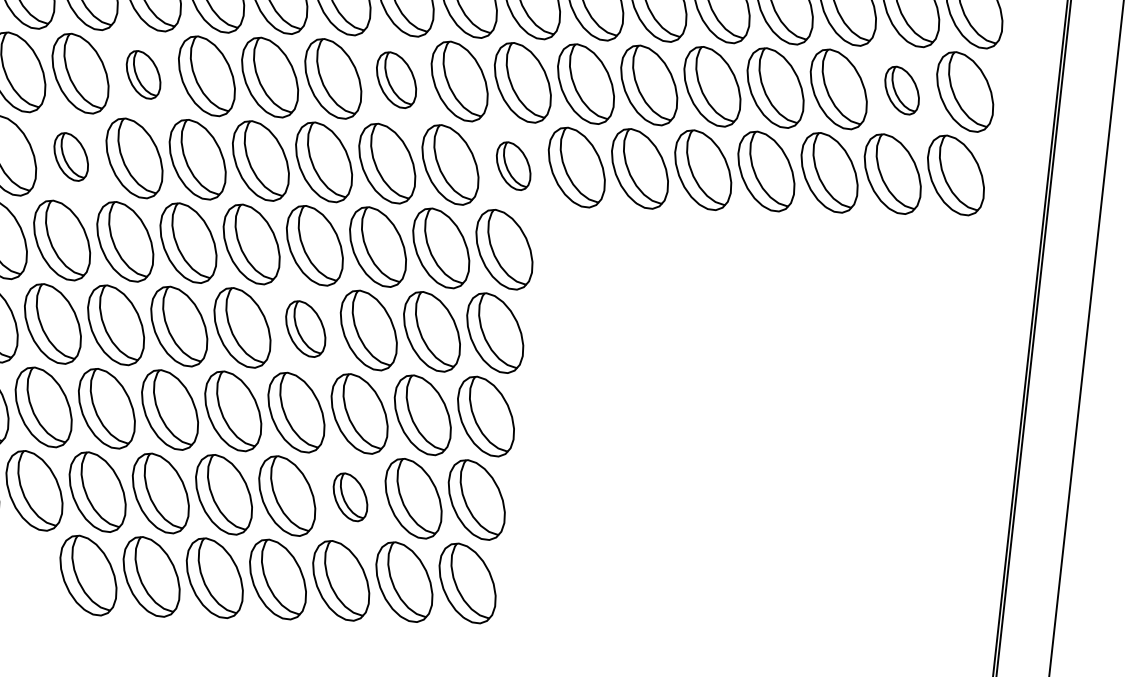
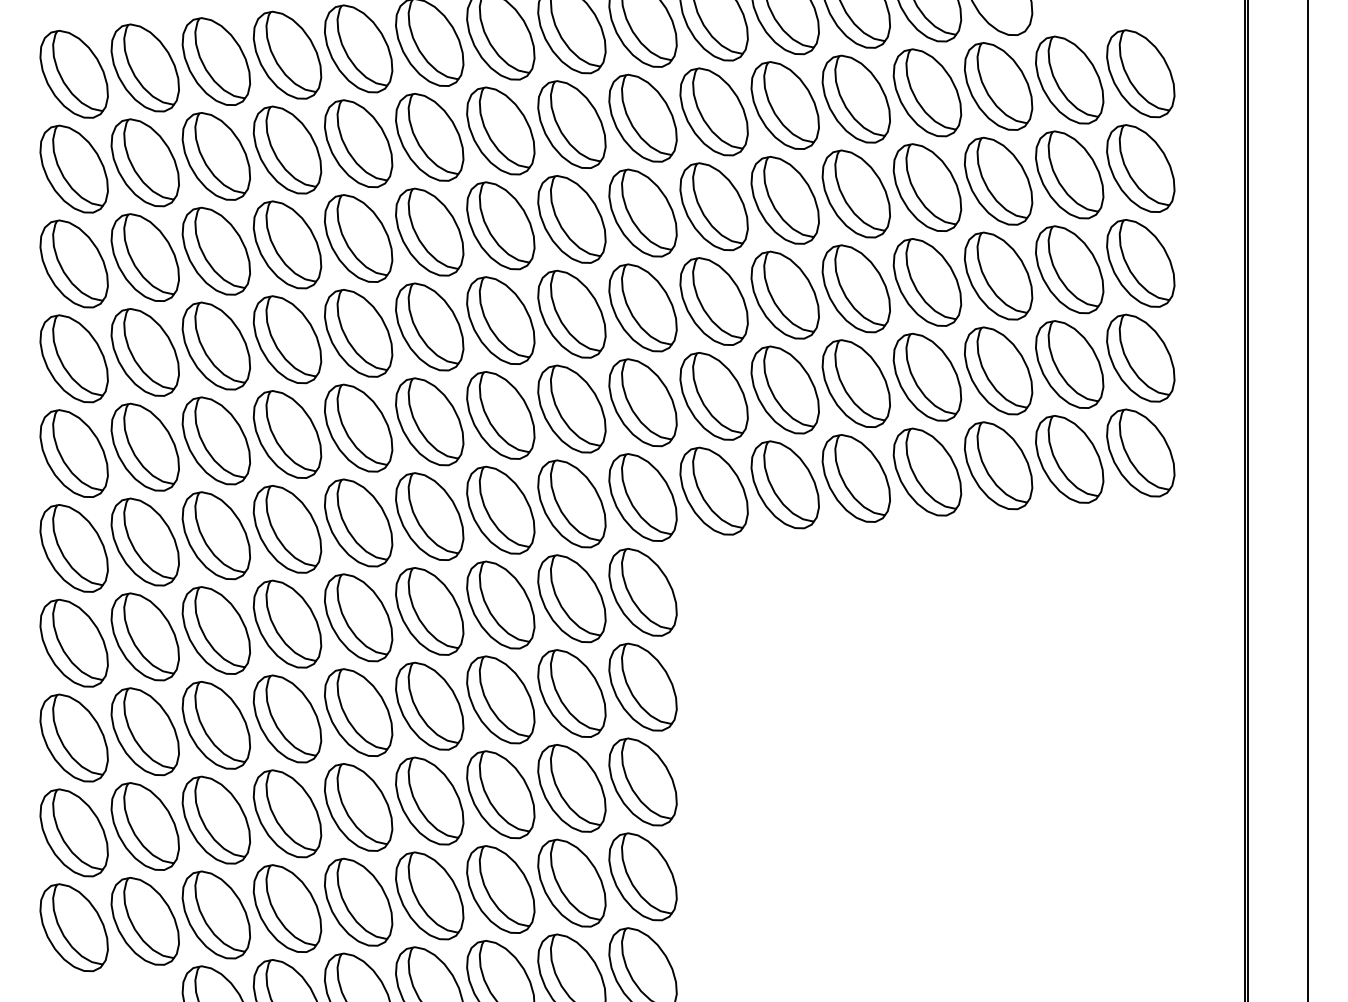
part: (143, 74) -> (215, 440), size x1.67
part: (396, 80) -> (500, 415), size x1.43
part: (901, 90) -> (1069, 364), size x1.67
part: (70, 156) -> (144, 541), size x1.67
part: (513, 166) -> (642, 497), size x1.67
part: (305, 328) -> (429, 705), size x1.43
part: (350, 497) -> (500, 889), size x1.67

